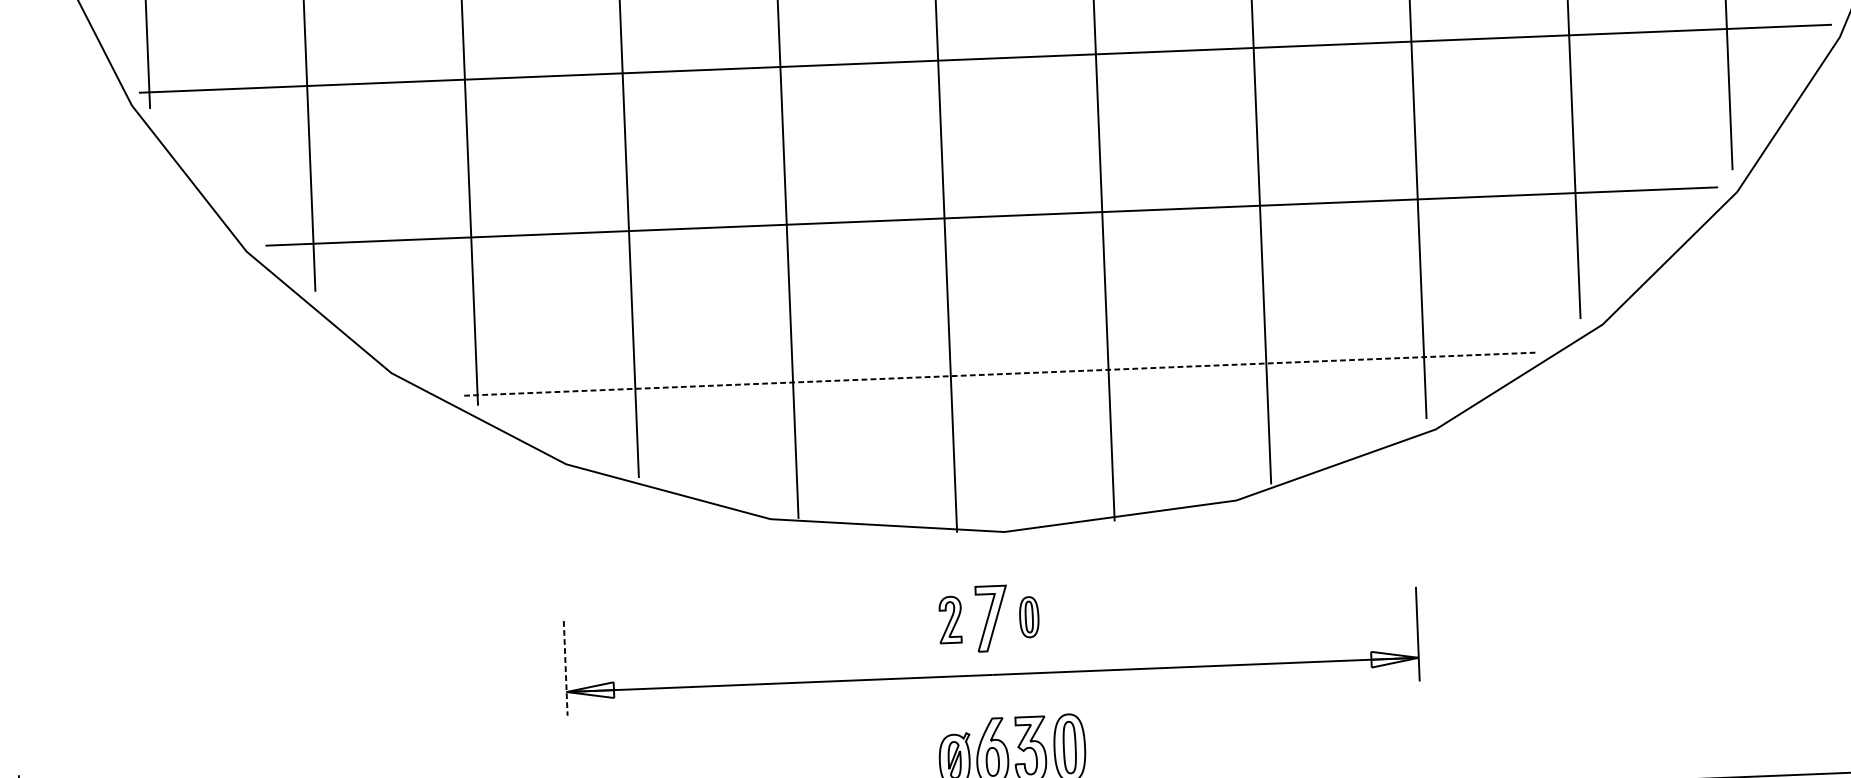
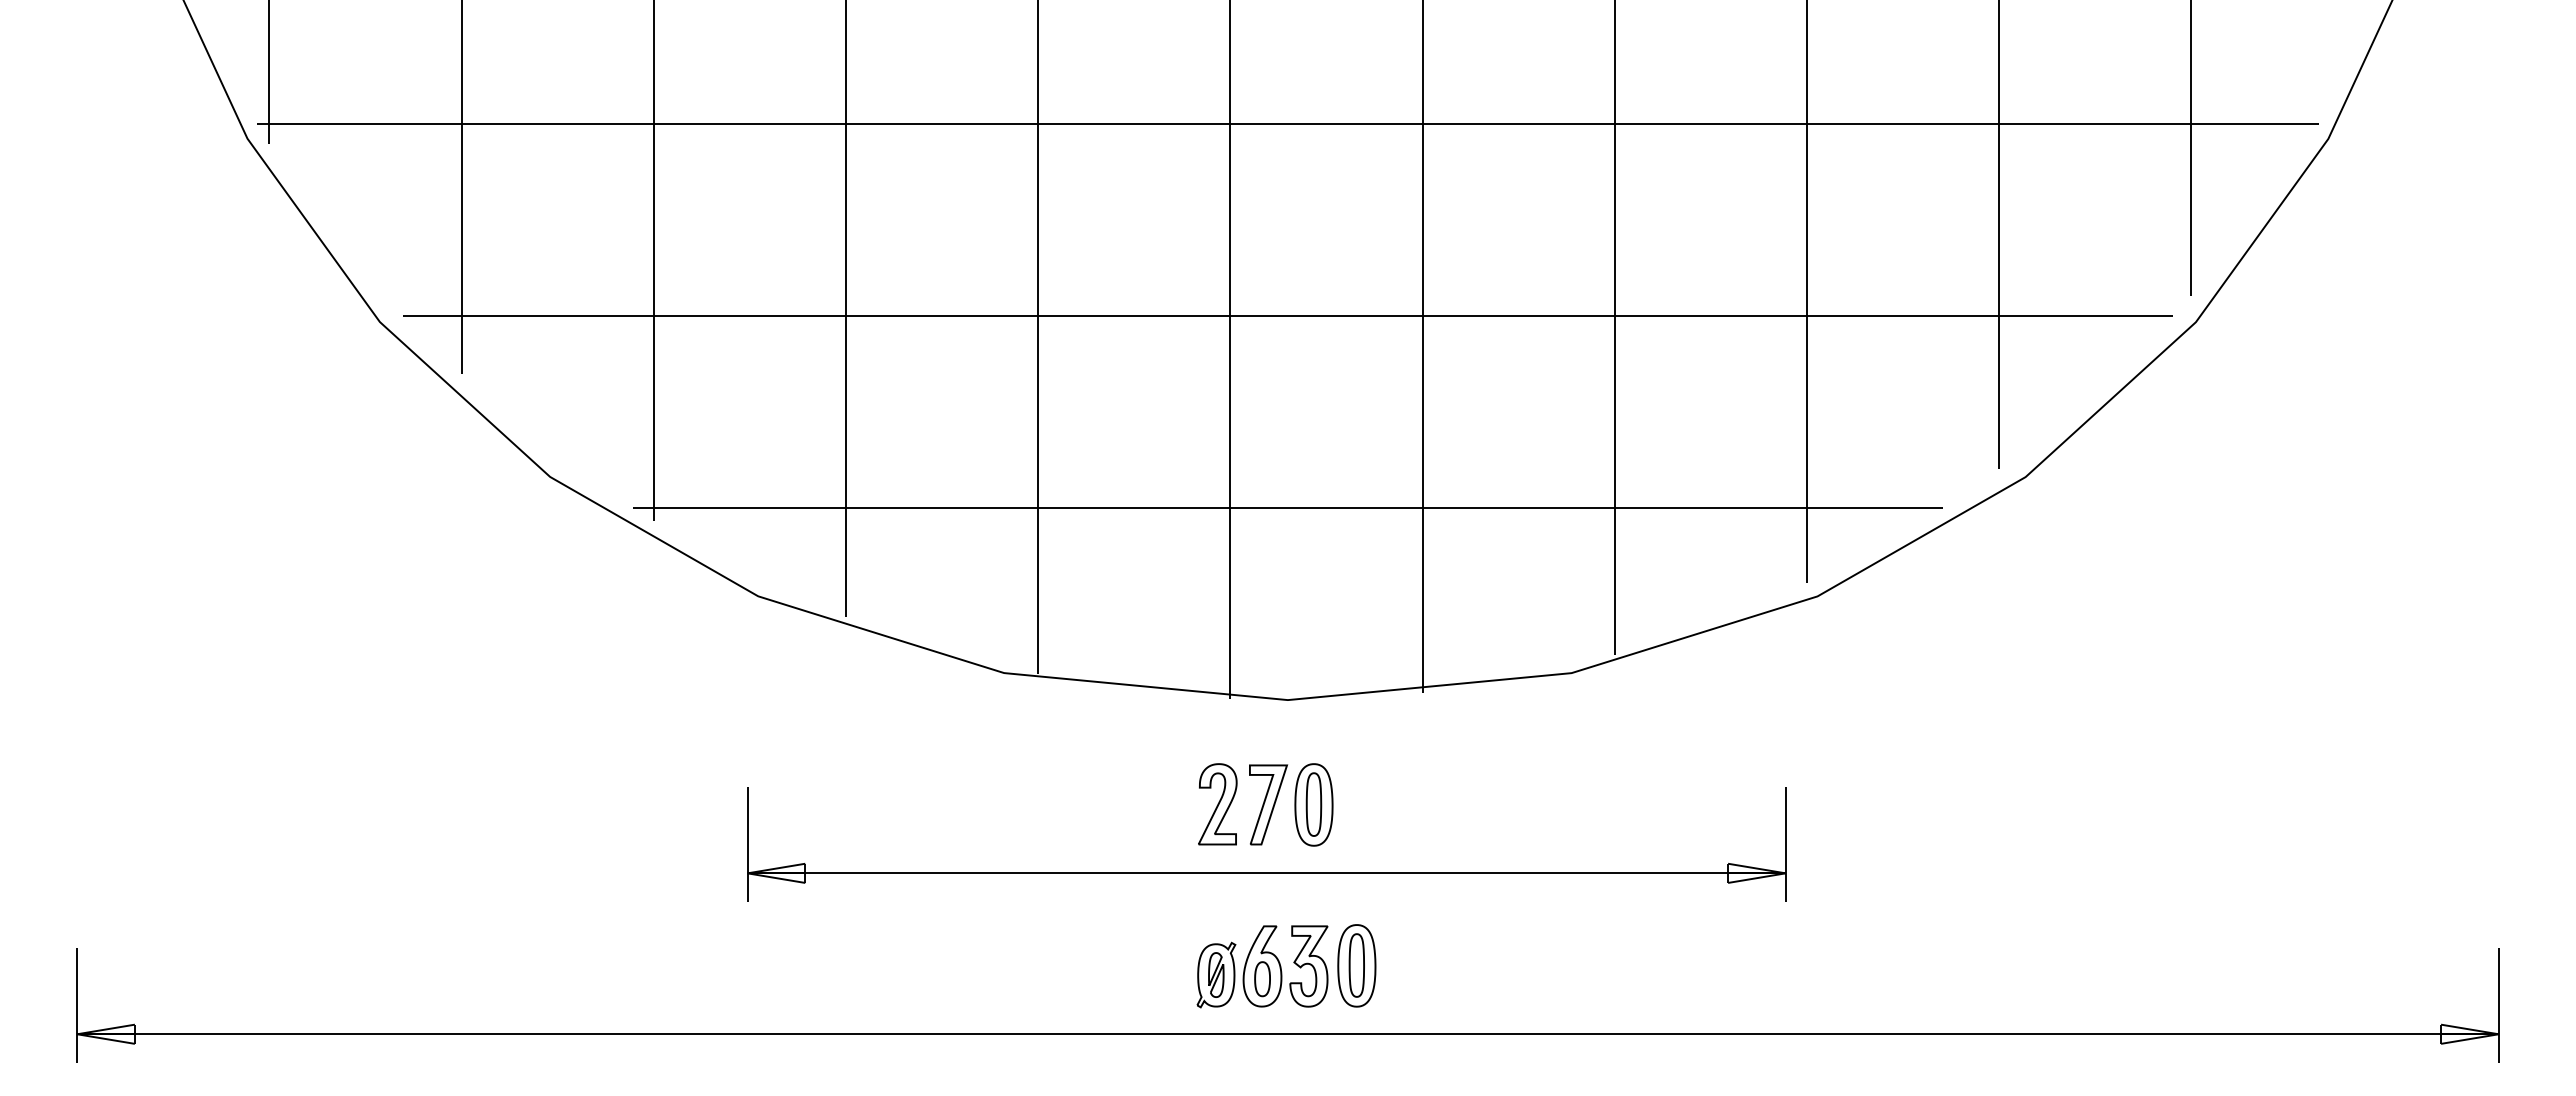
line: (997, 373) -> (1287, 507), dashed -> solid
part: (1028, 616) -> (1313, 804), size x1.67
part: (950, 620) -> (1217, 804), size x1.43
line: (565, 668) -> (747, 844), dashed -> solid

